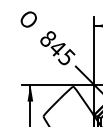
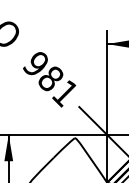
text: (57, 48) -> (50, 78), 845 -> 981

